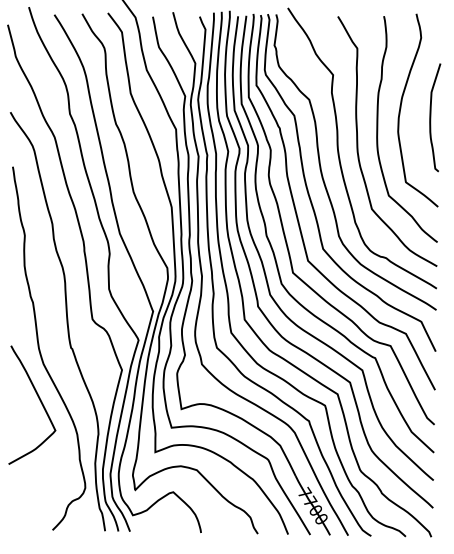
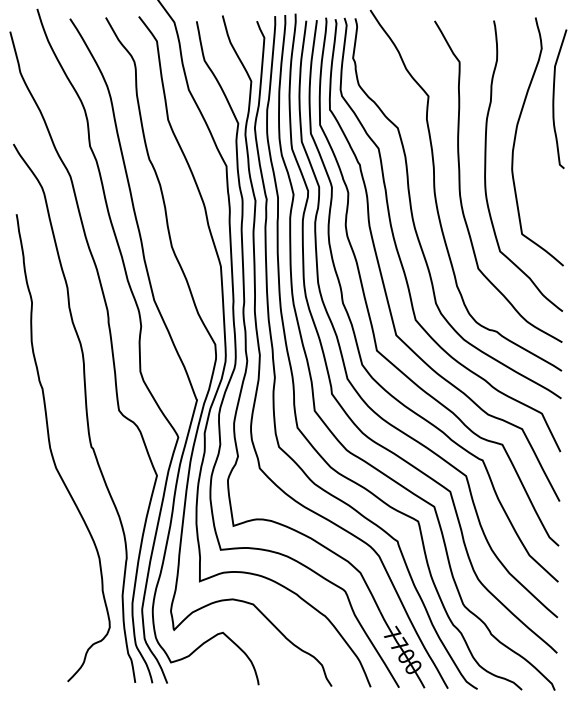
curve: (431, 117) -> (554, 99), moved
curve: (39, 401) -> (51, 515), removed

